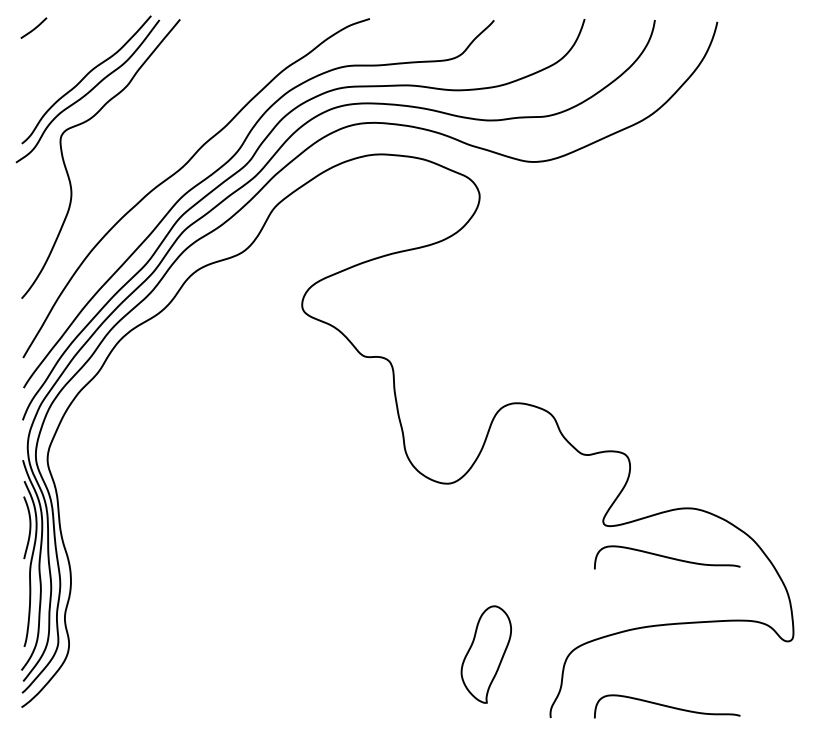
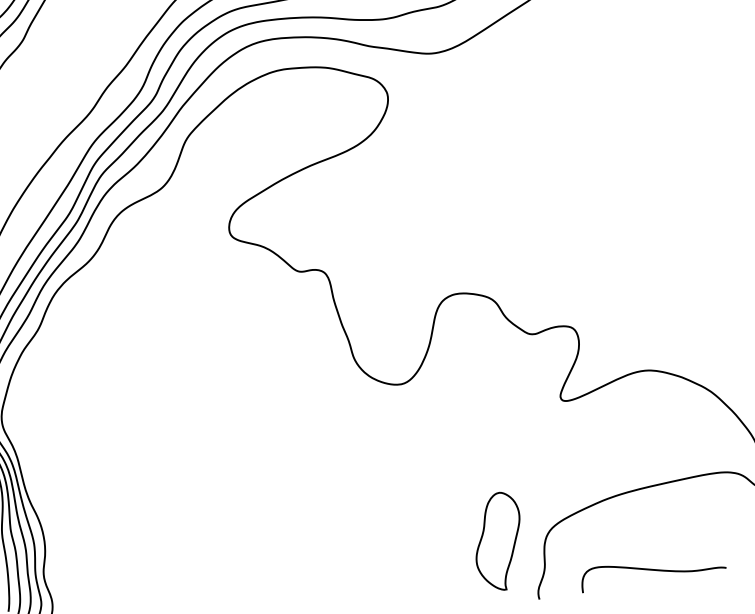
curve: (667, 557) -> (629, 422), removed
part: (485, 654) -> (497, 541), moved

